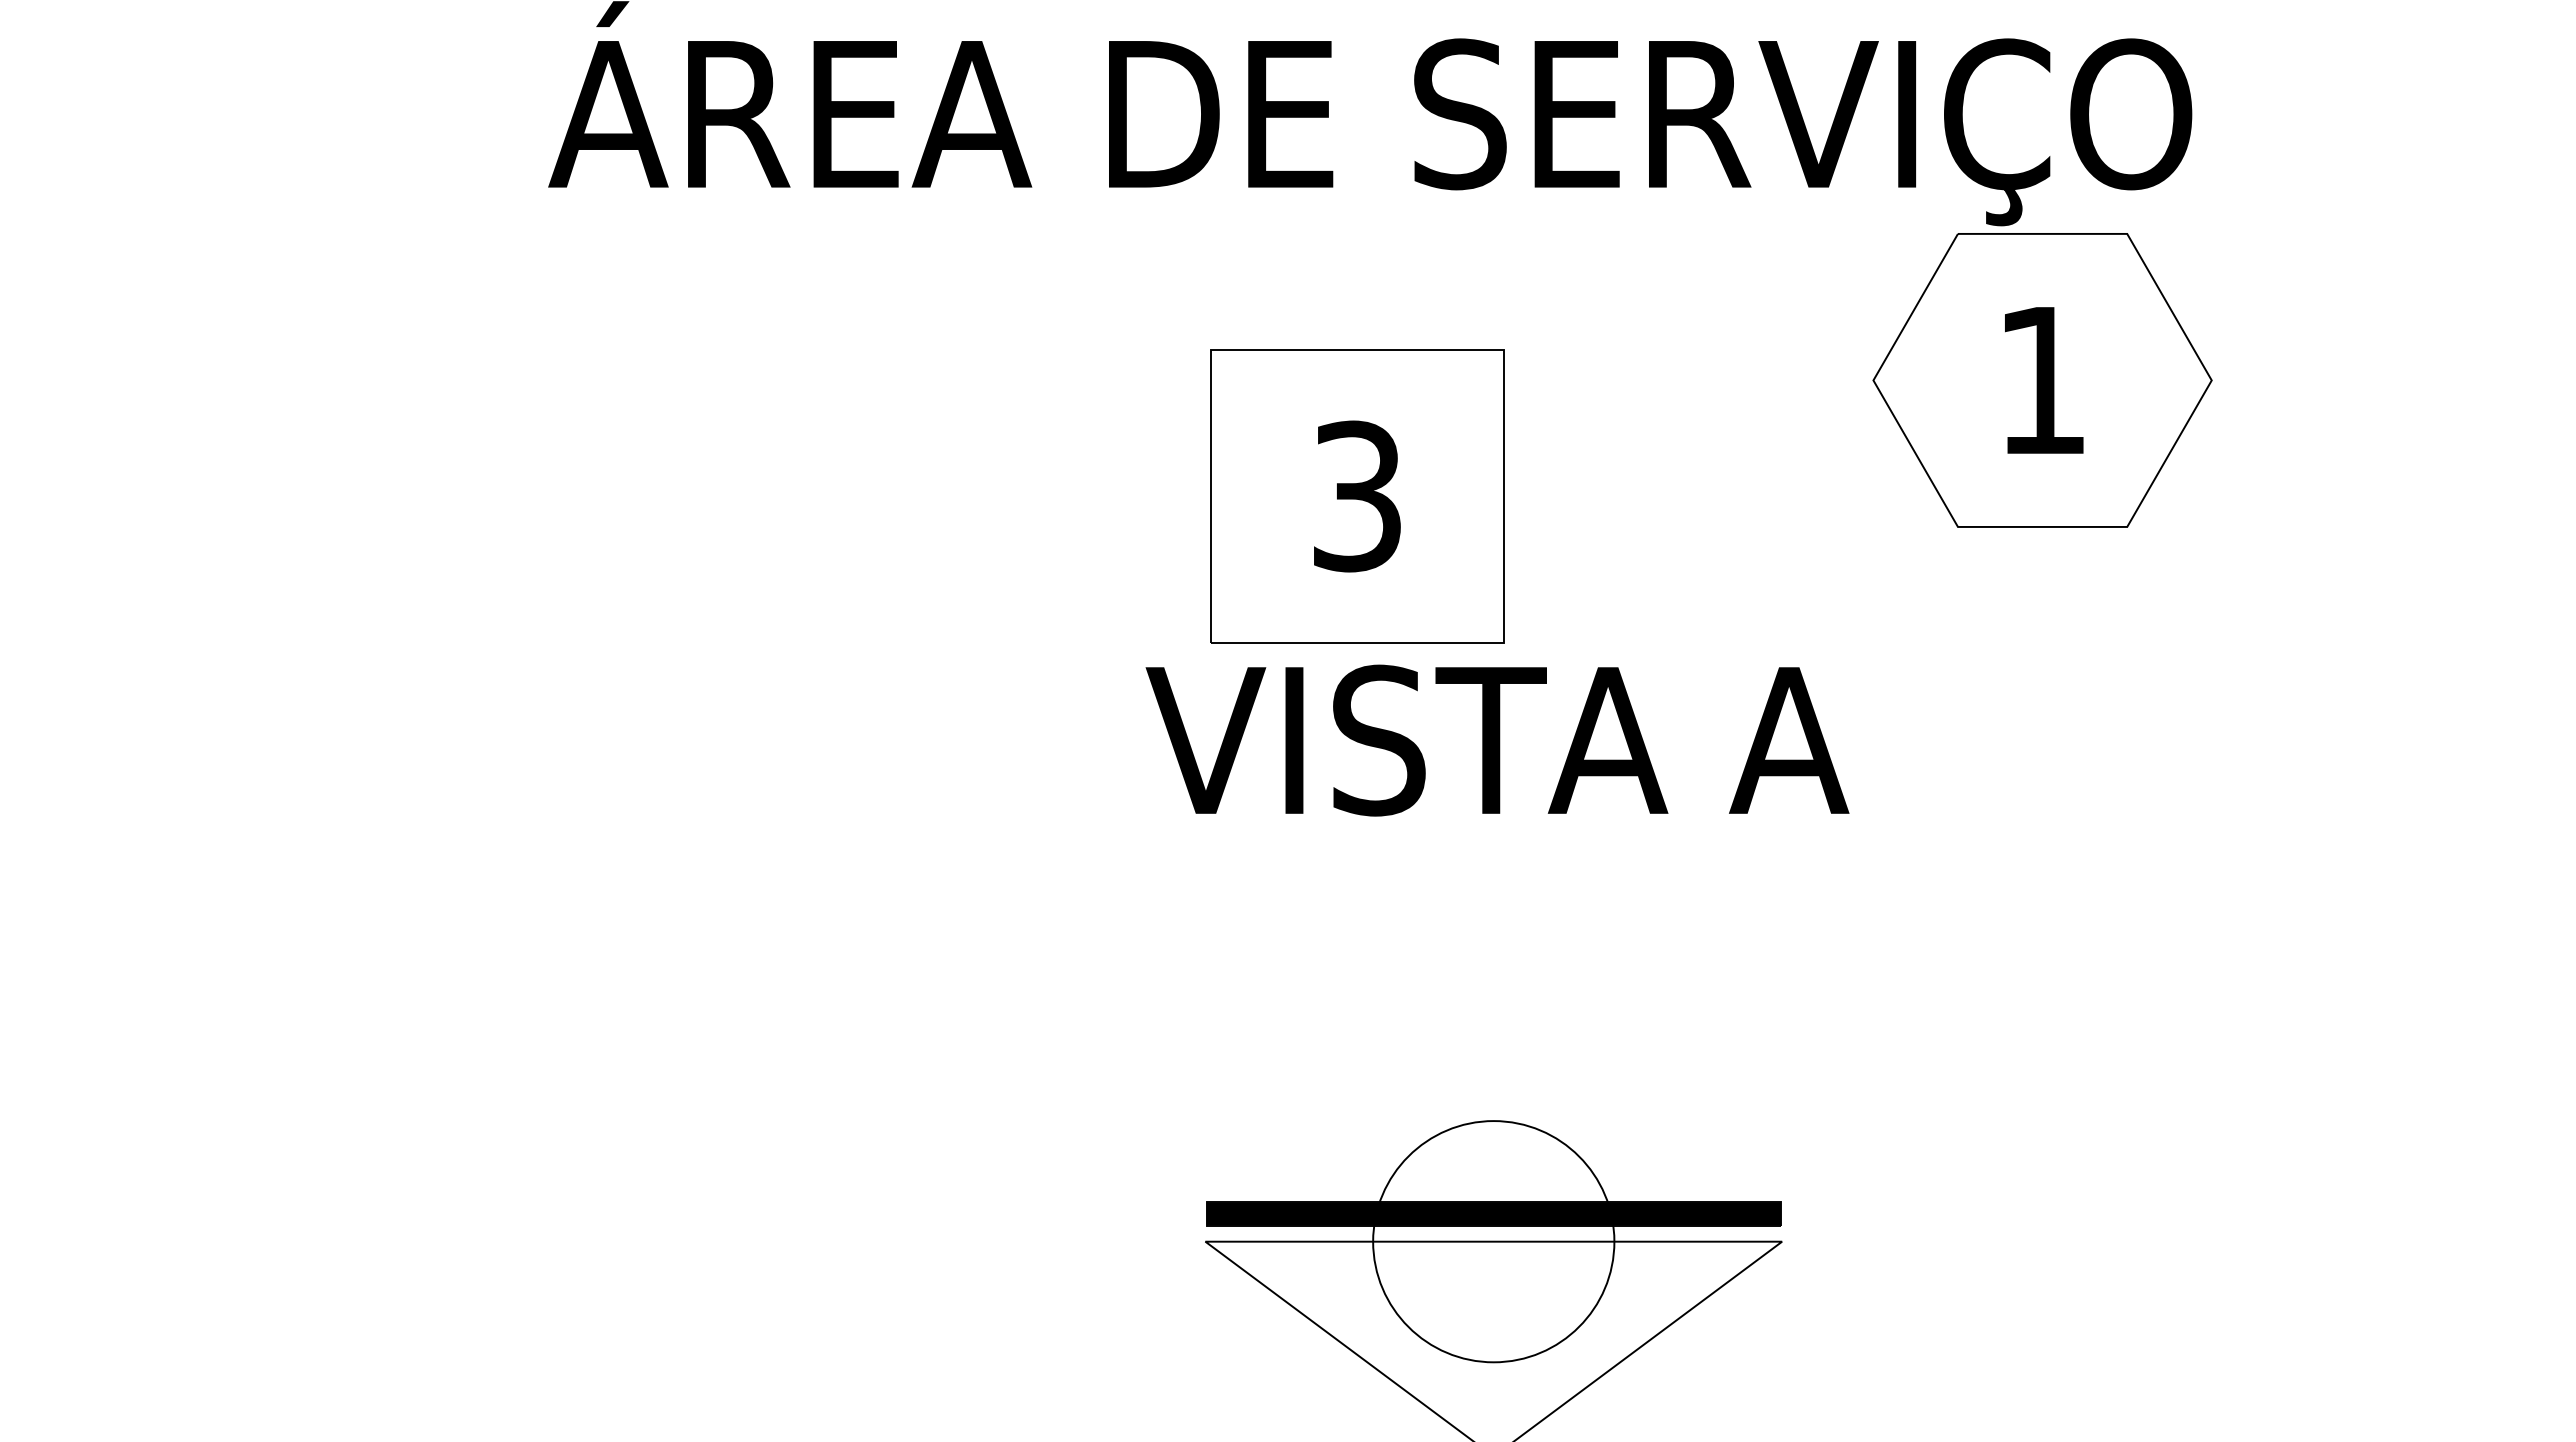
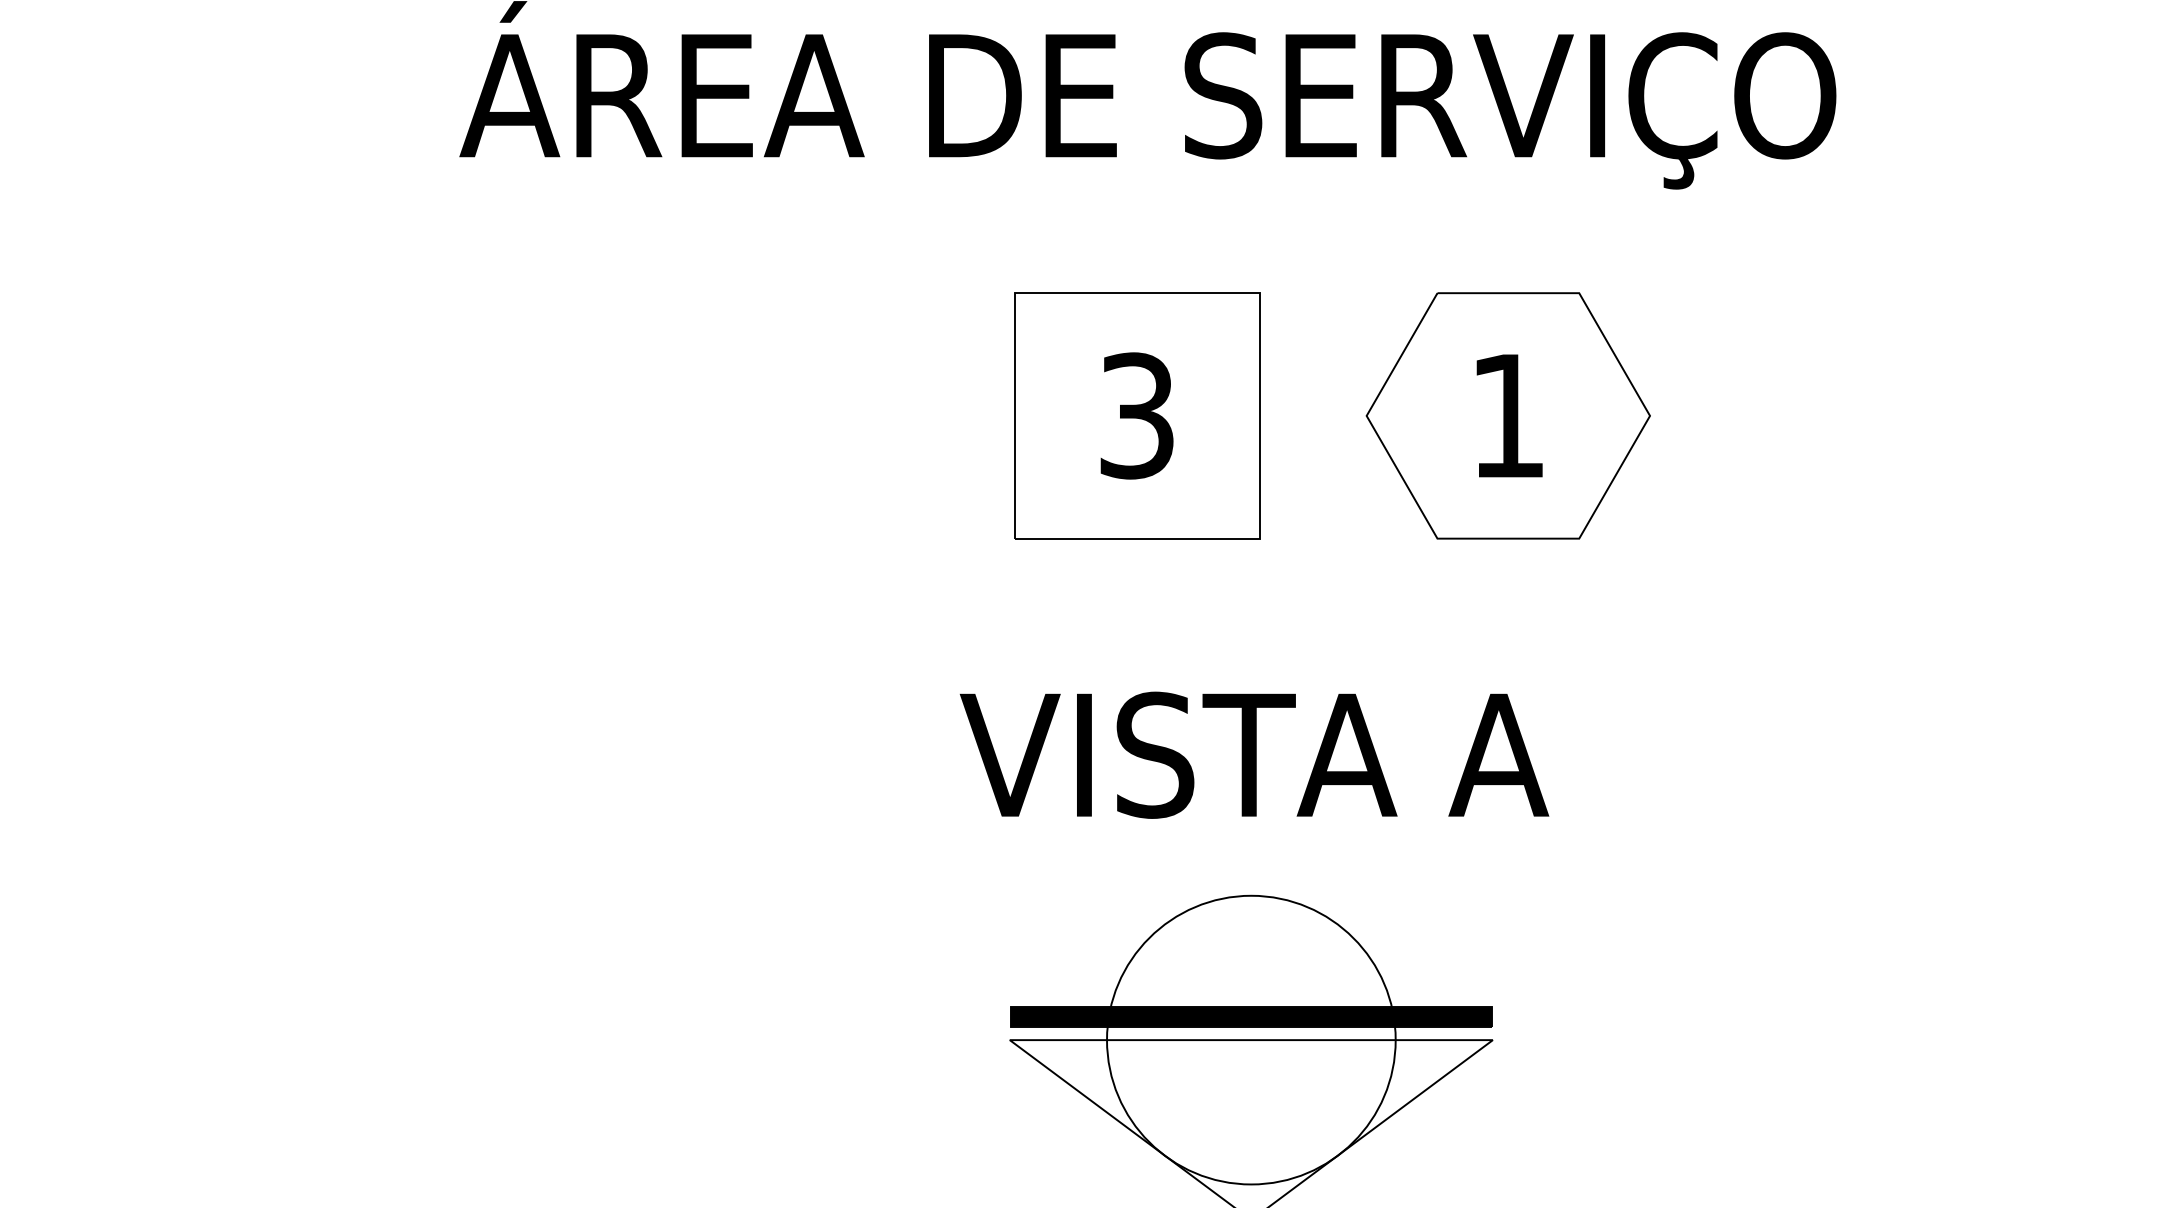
part: (2042, 380) -> (1508, 415), moved
text: (1497, 740) -> (1254, 755), moved
circle: (1493, 1241) -> (1251, 1039), size x1.43

